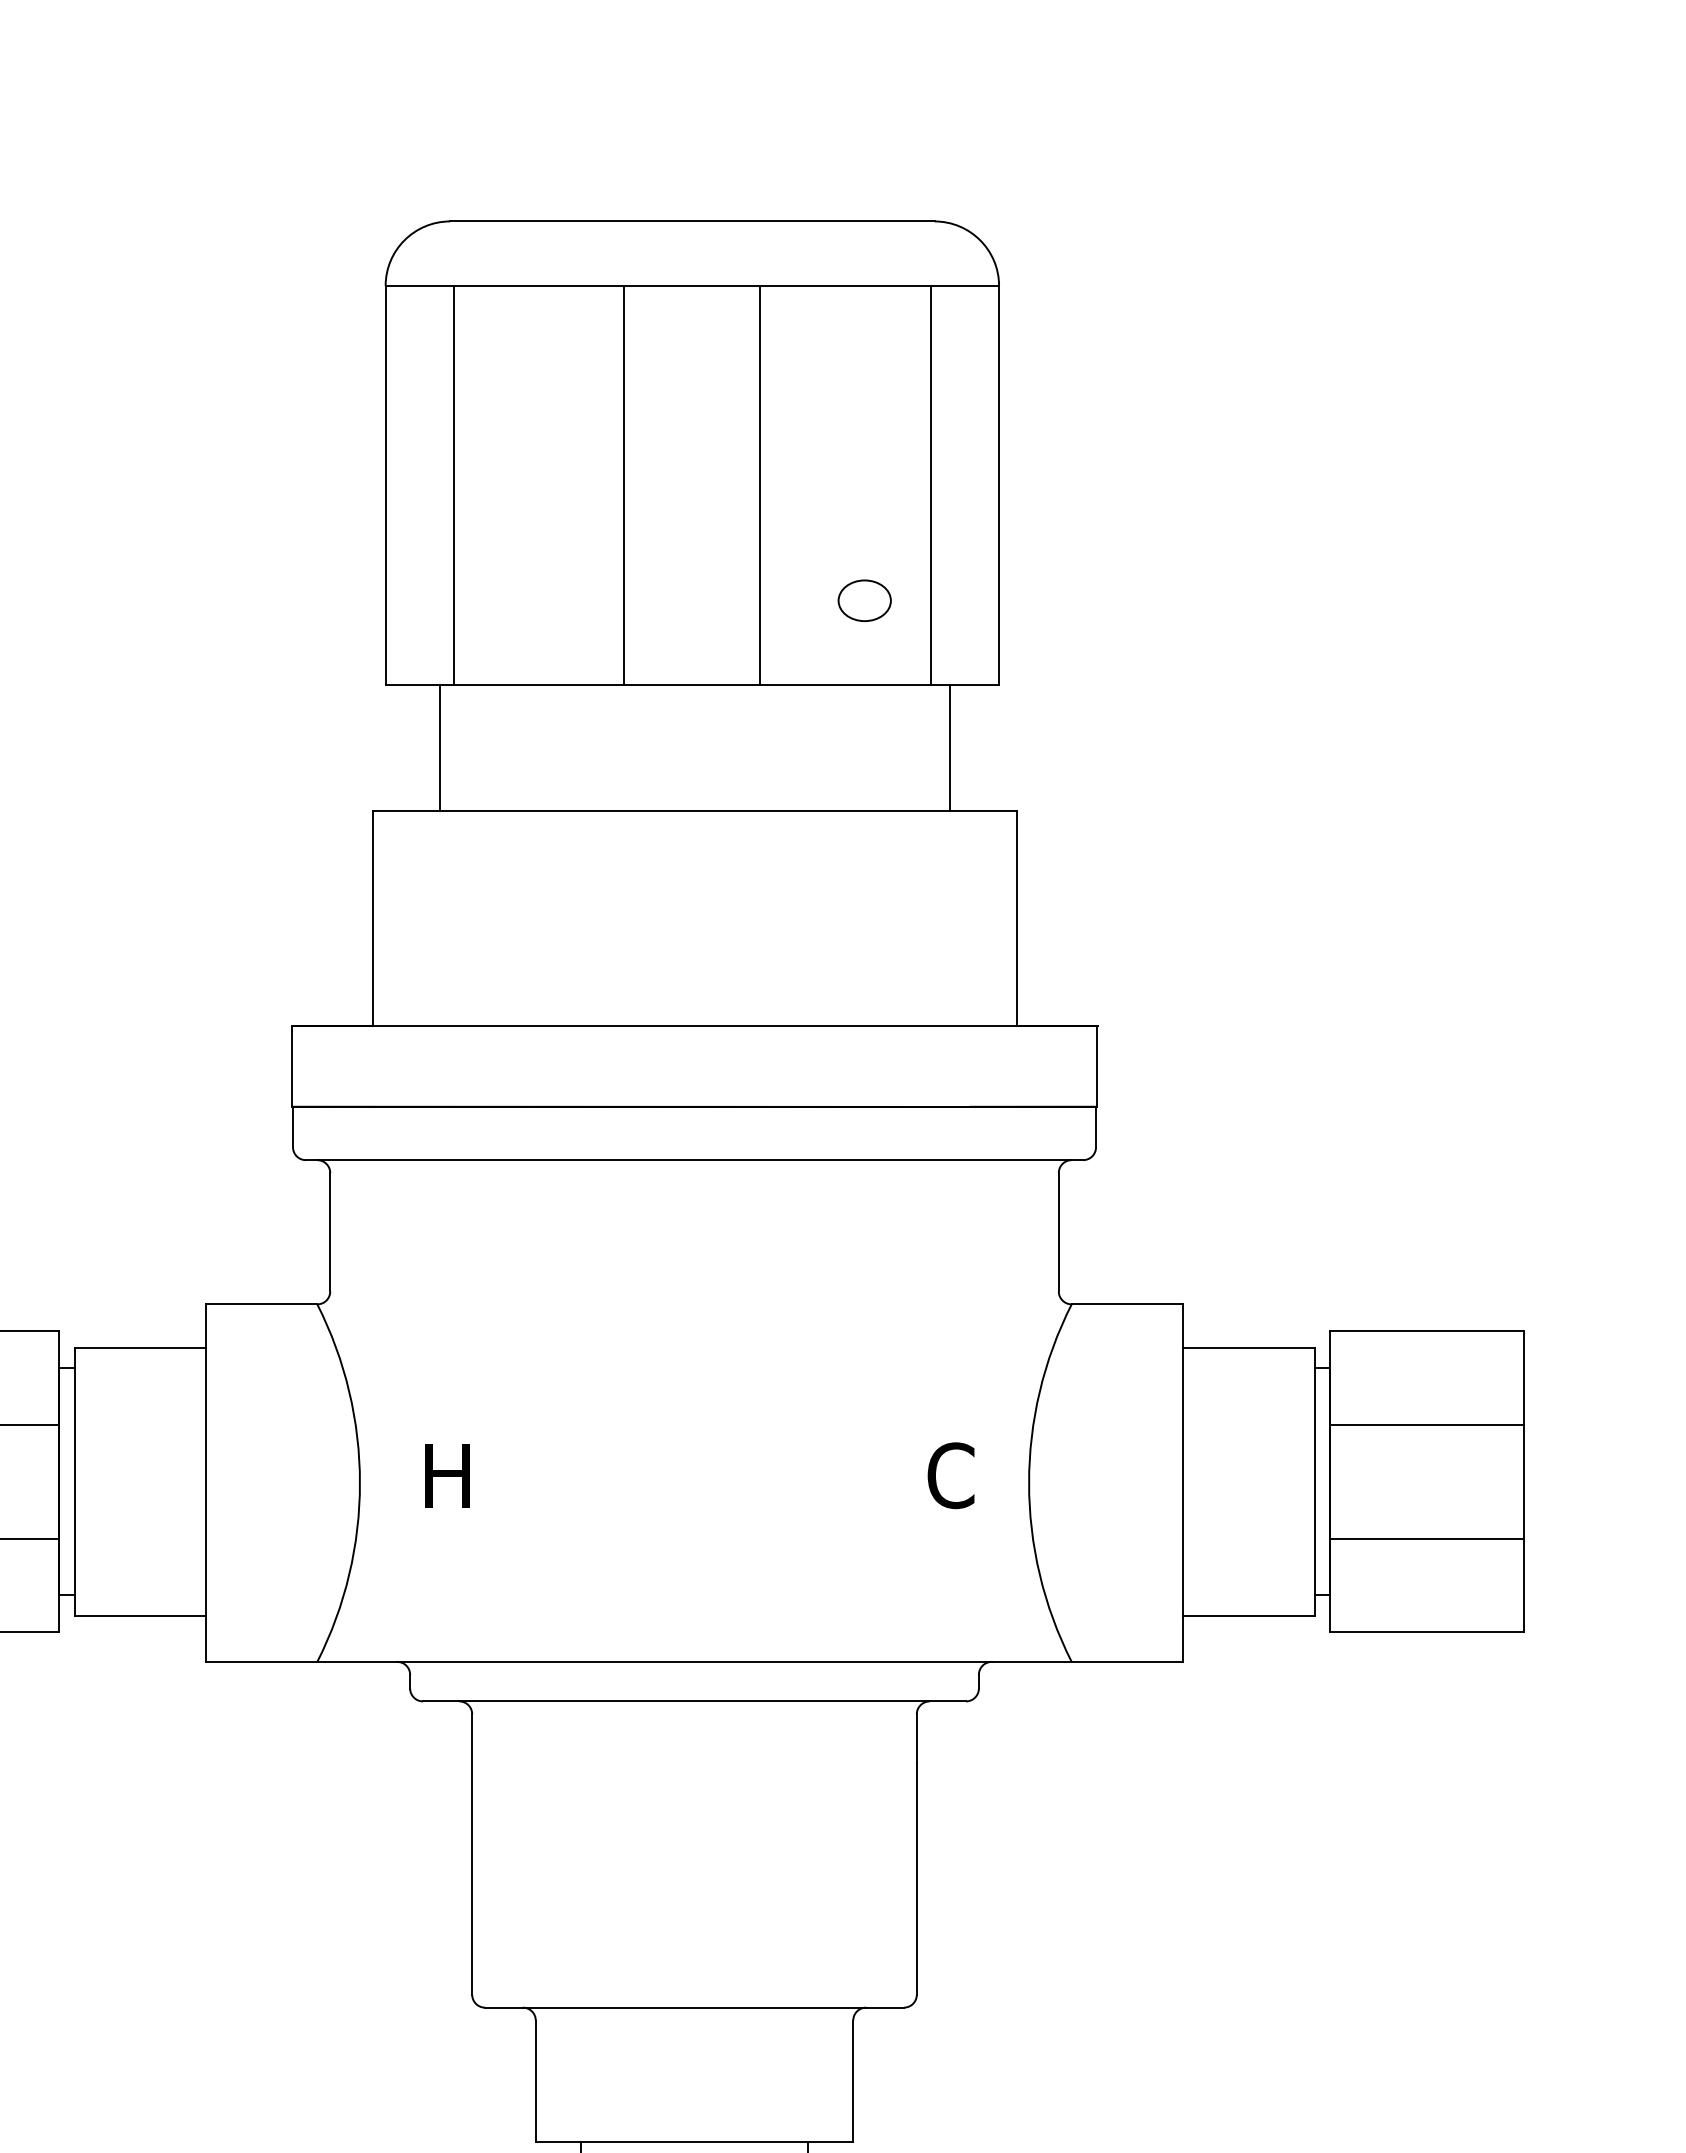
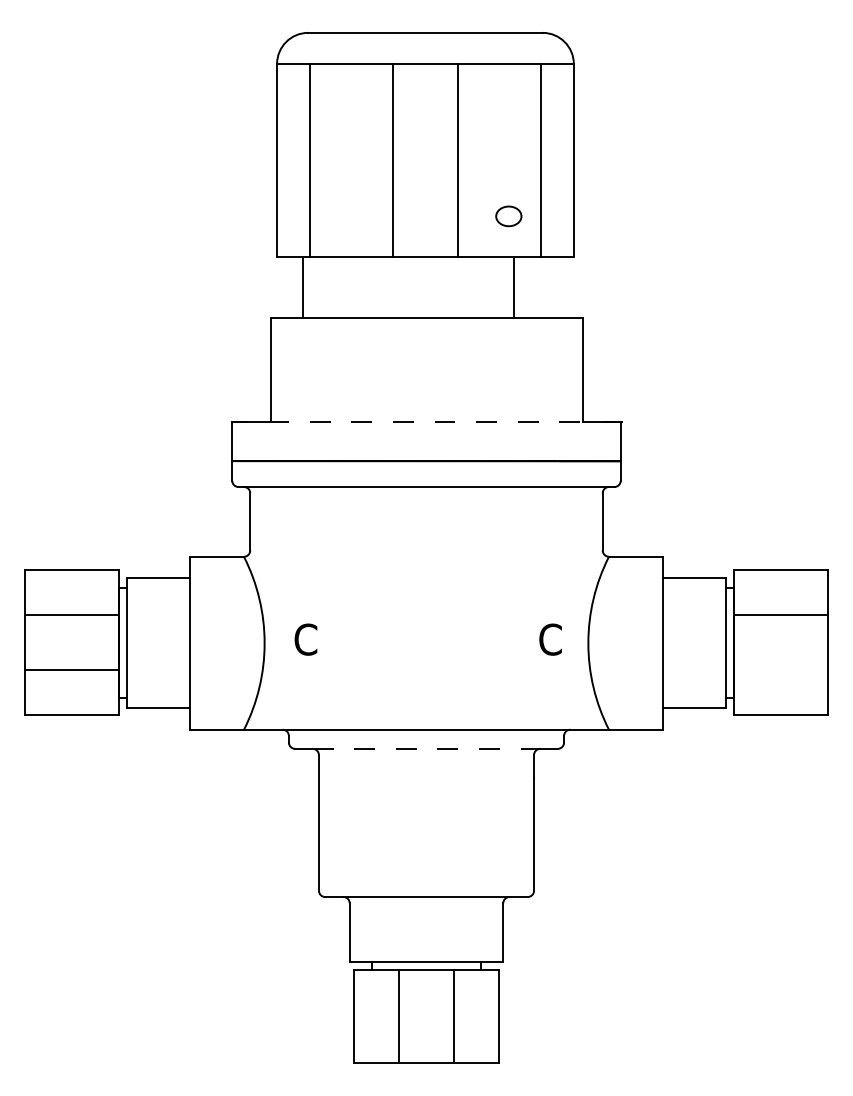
line: (950, 747) -> (514, 287), moved
line: (694, 1026) -> (426, 422), solid -> dashed
text: (444, 1475) -> (305, 639), H -> C
line: (1426, 1539) -> (780, 670), removed
line: (694, 1700) -> (426, 748), solid -> dashed

